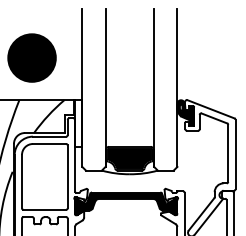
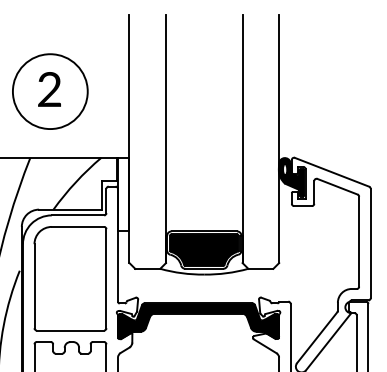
fill: (31, 57) -> (49, 90), removed

